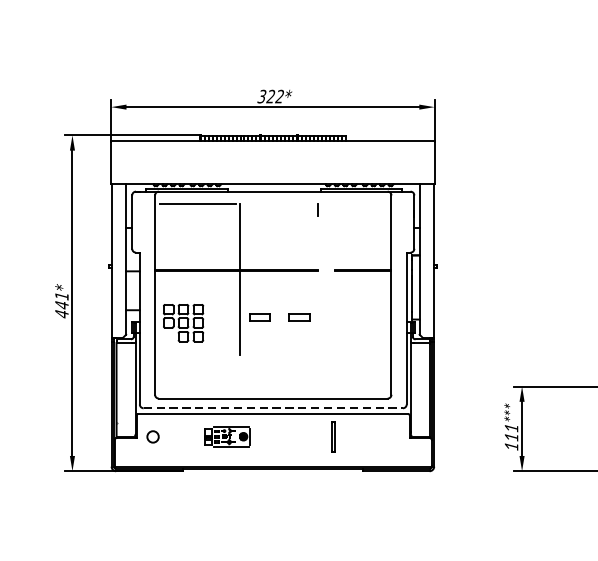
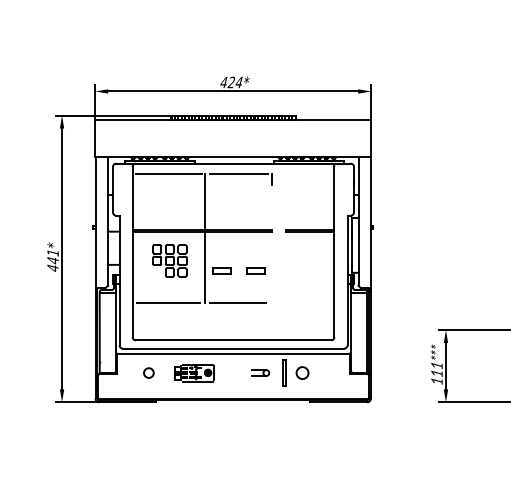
text: (270, 96) -> (231, 82), 322* -> 424*
line: (279, 204) -> (238, 174), added
part: (183, 322) -> (169, 260), moved
line: (197, 355) -> (168, 303), added
line: (277, 355) -> (237, 303), added
line: (273, 408) -> (233, 348), dashed -> solid
circle: (152, 436) -> (148, 372), moved
part: (304, 436) -> (260, 372), added
circle: (354, 436) -> (302, 372), added

